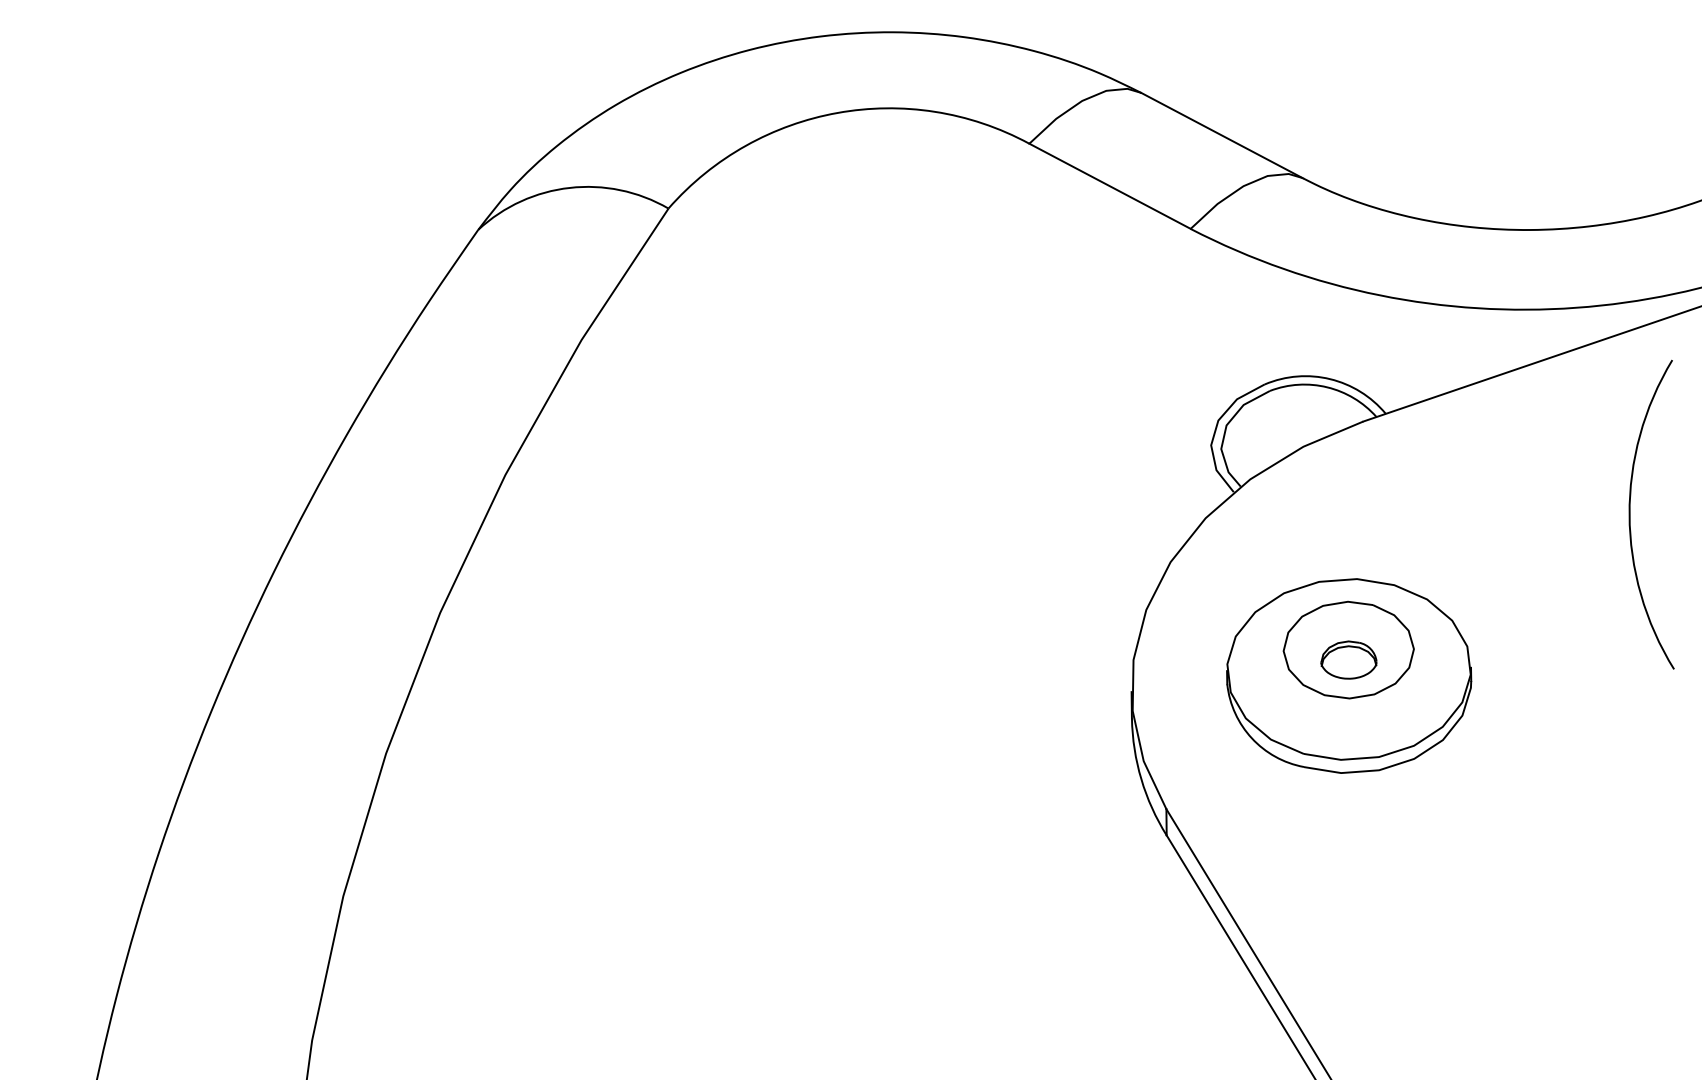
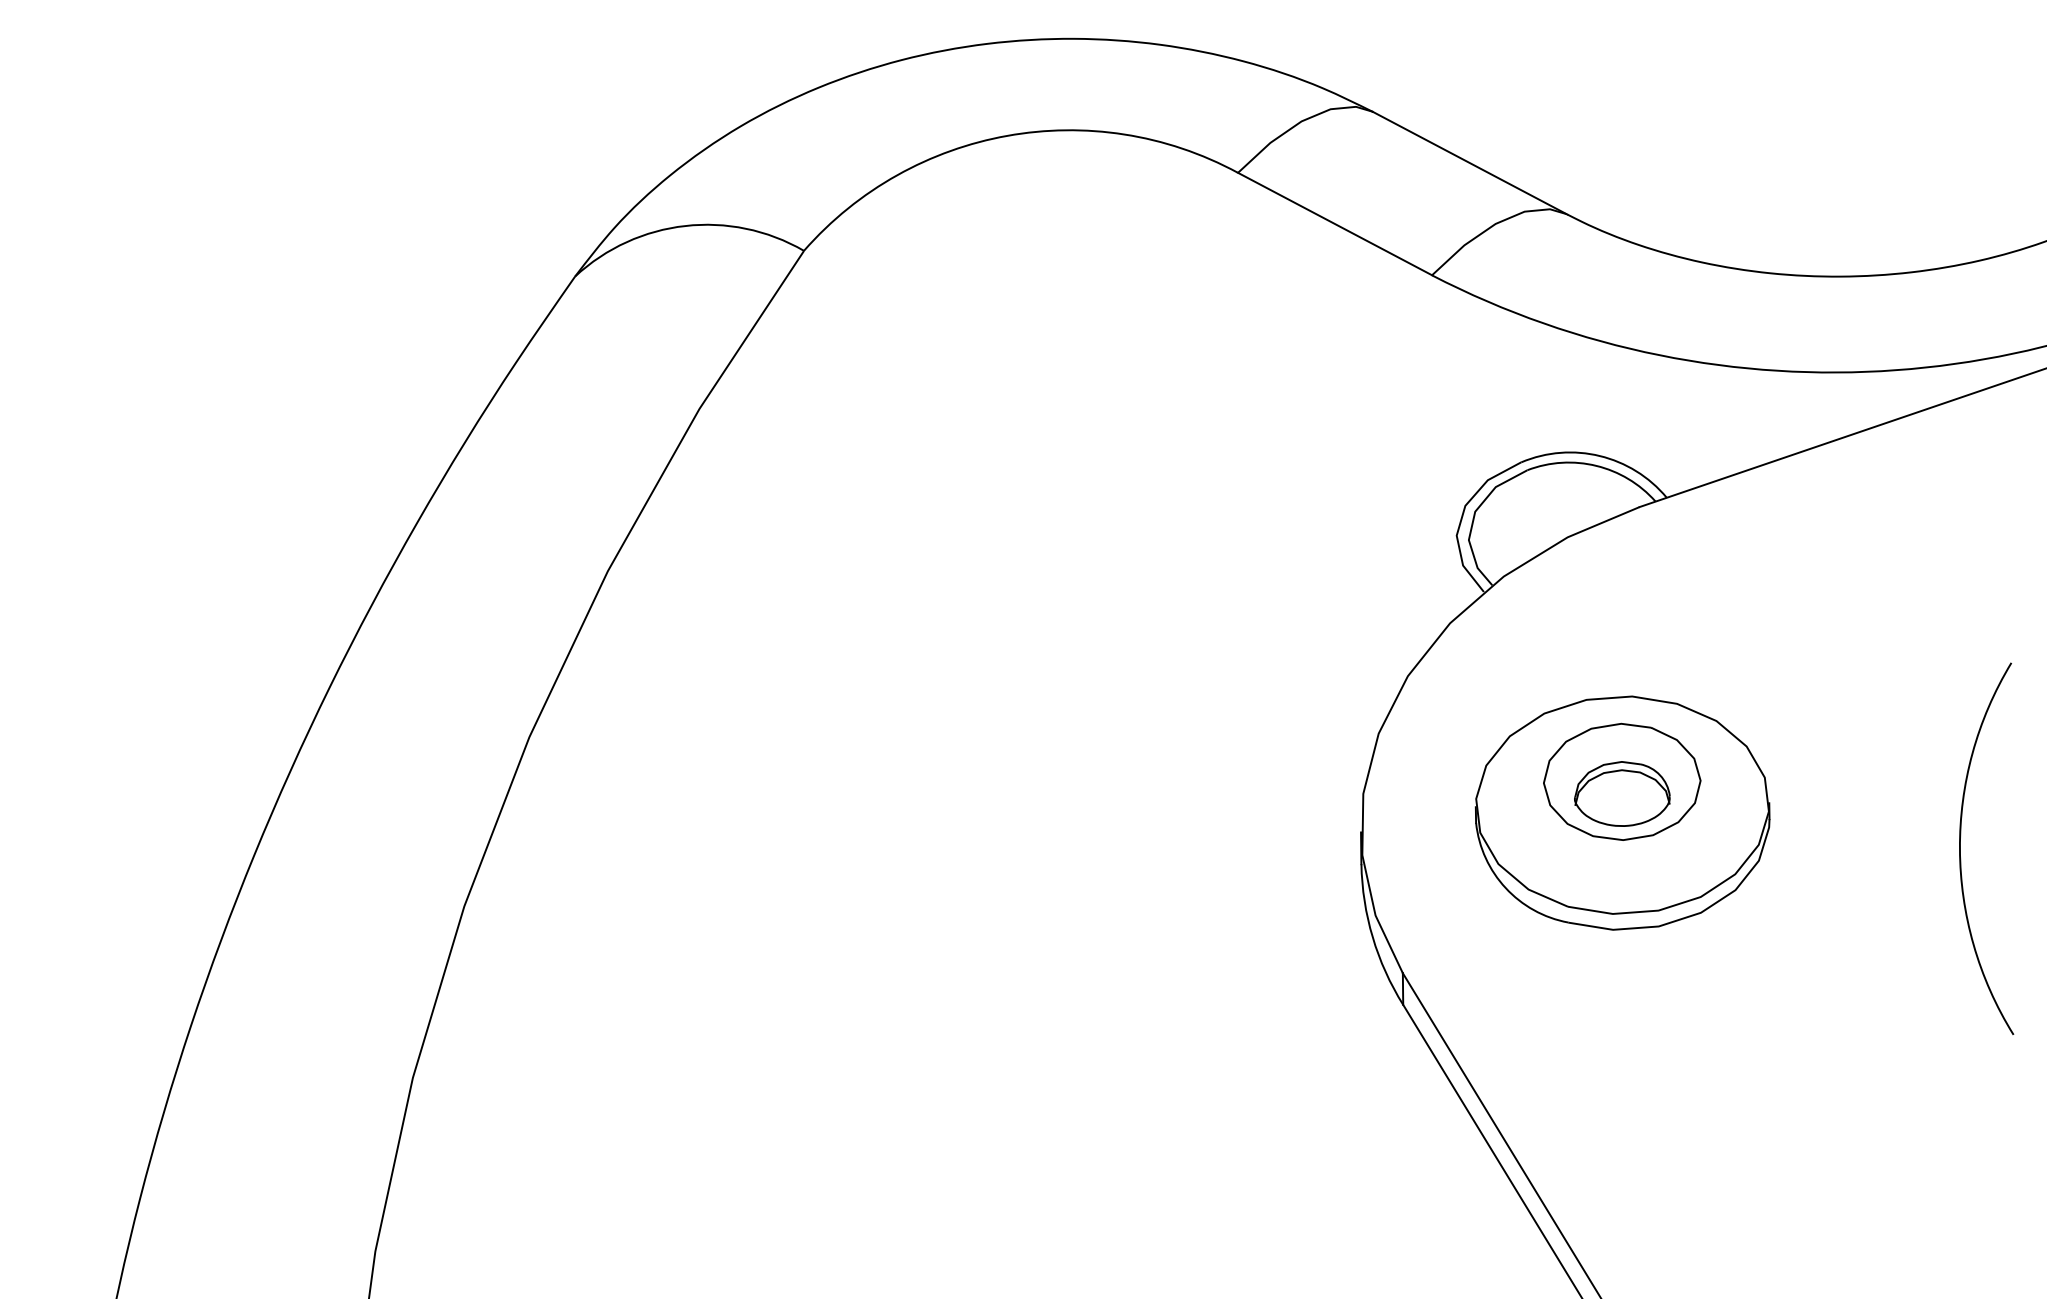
arc: (1630, 514) -> (1961, 848), moved
part: (1348, 659) -> (1621, 793), size x1.43

